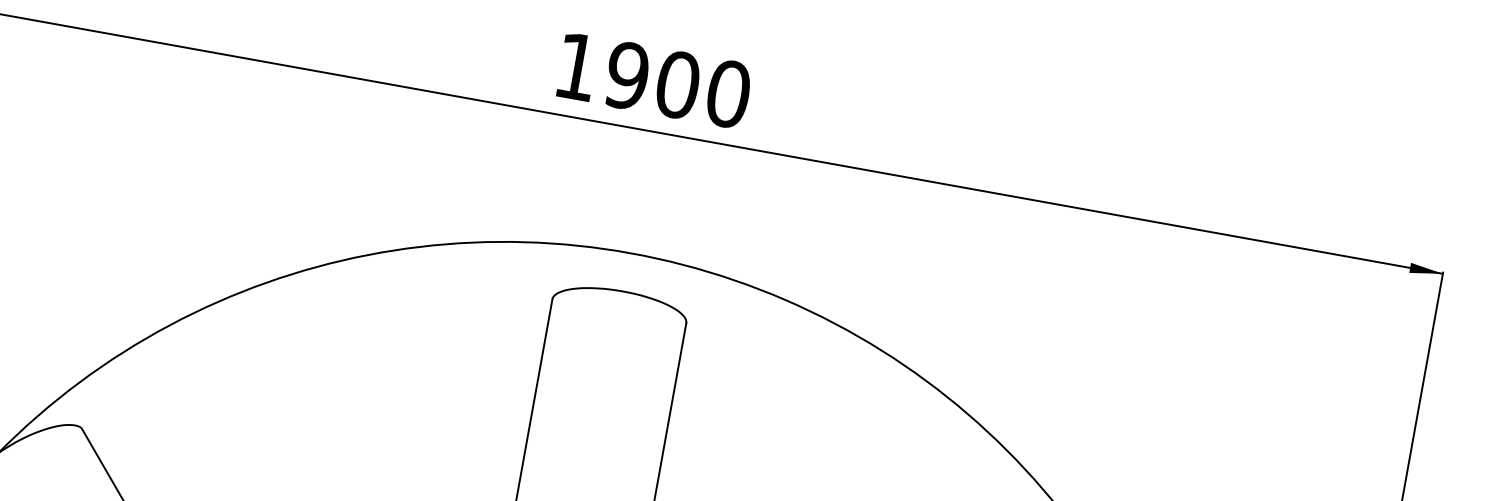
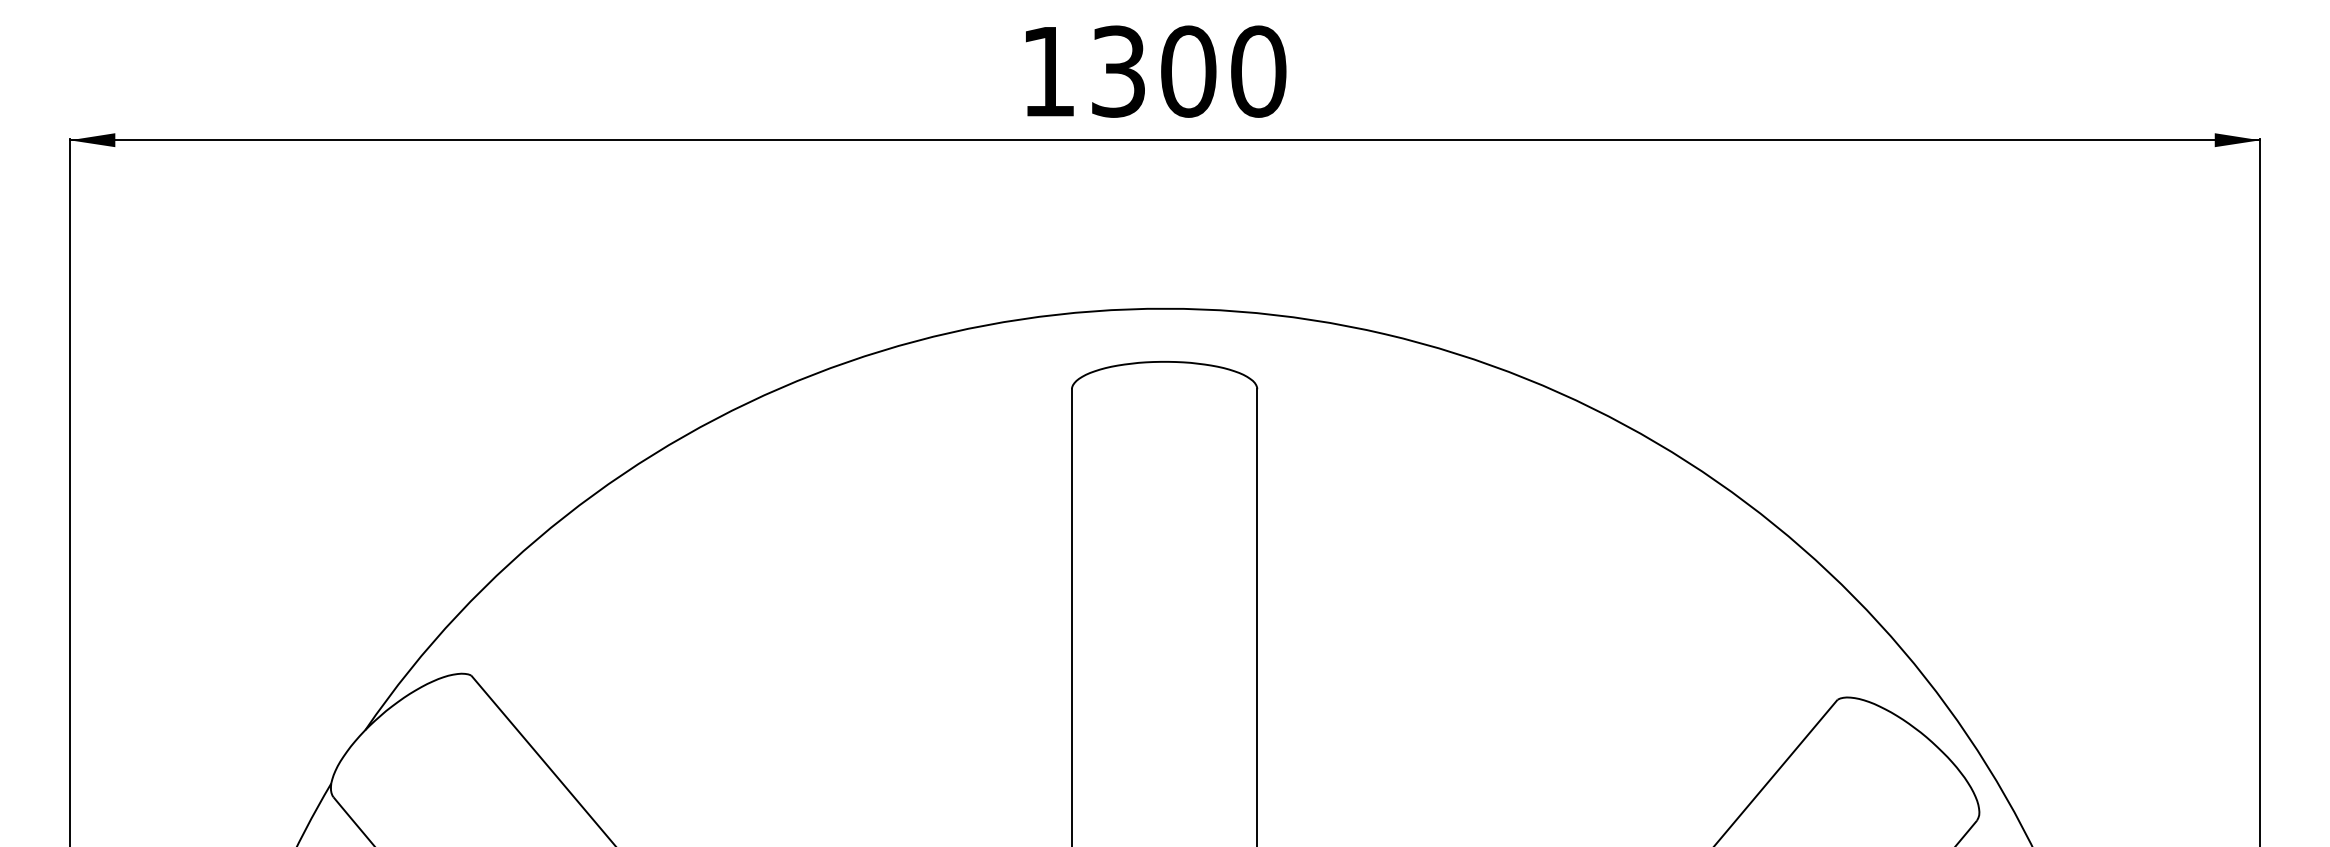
text: (627, 75) -> (1118, 71), 1900 -> 1300

